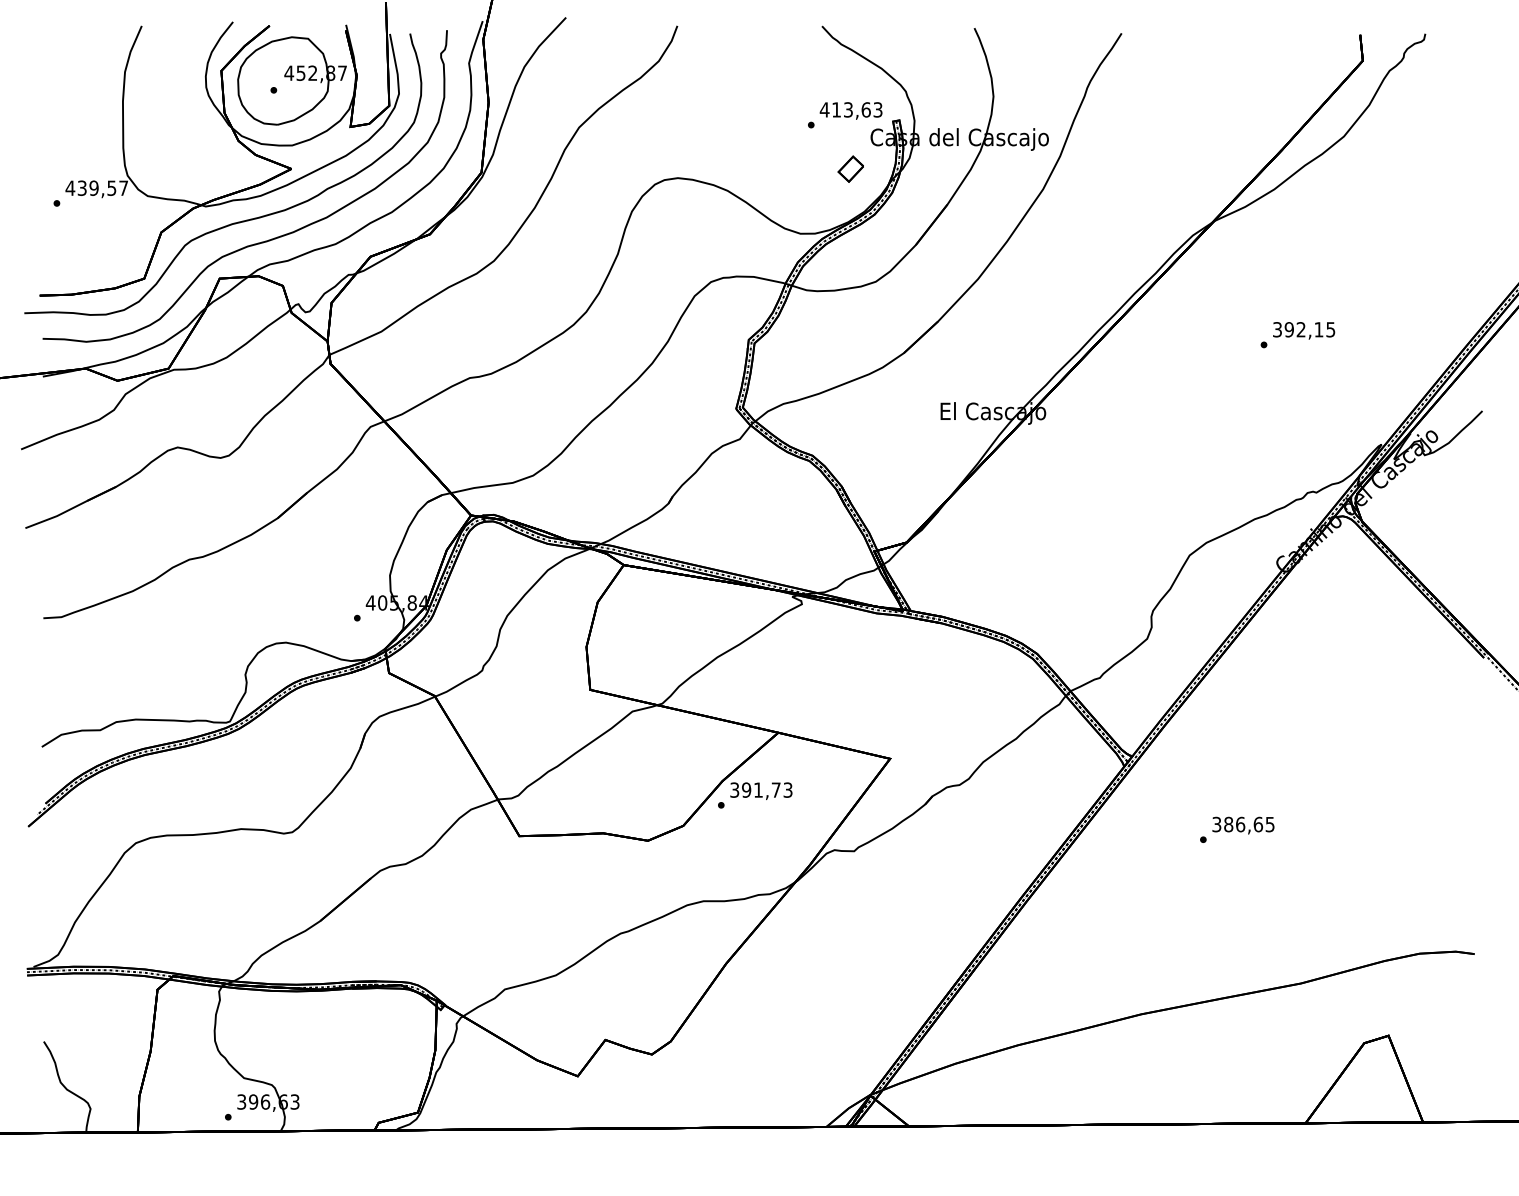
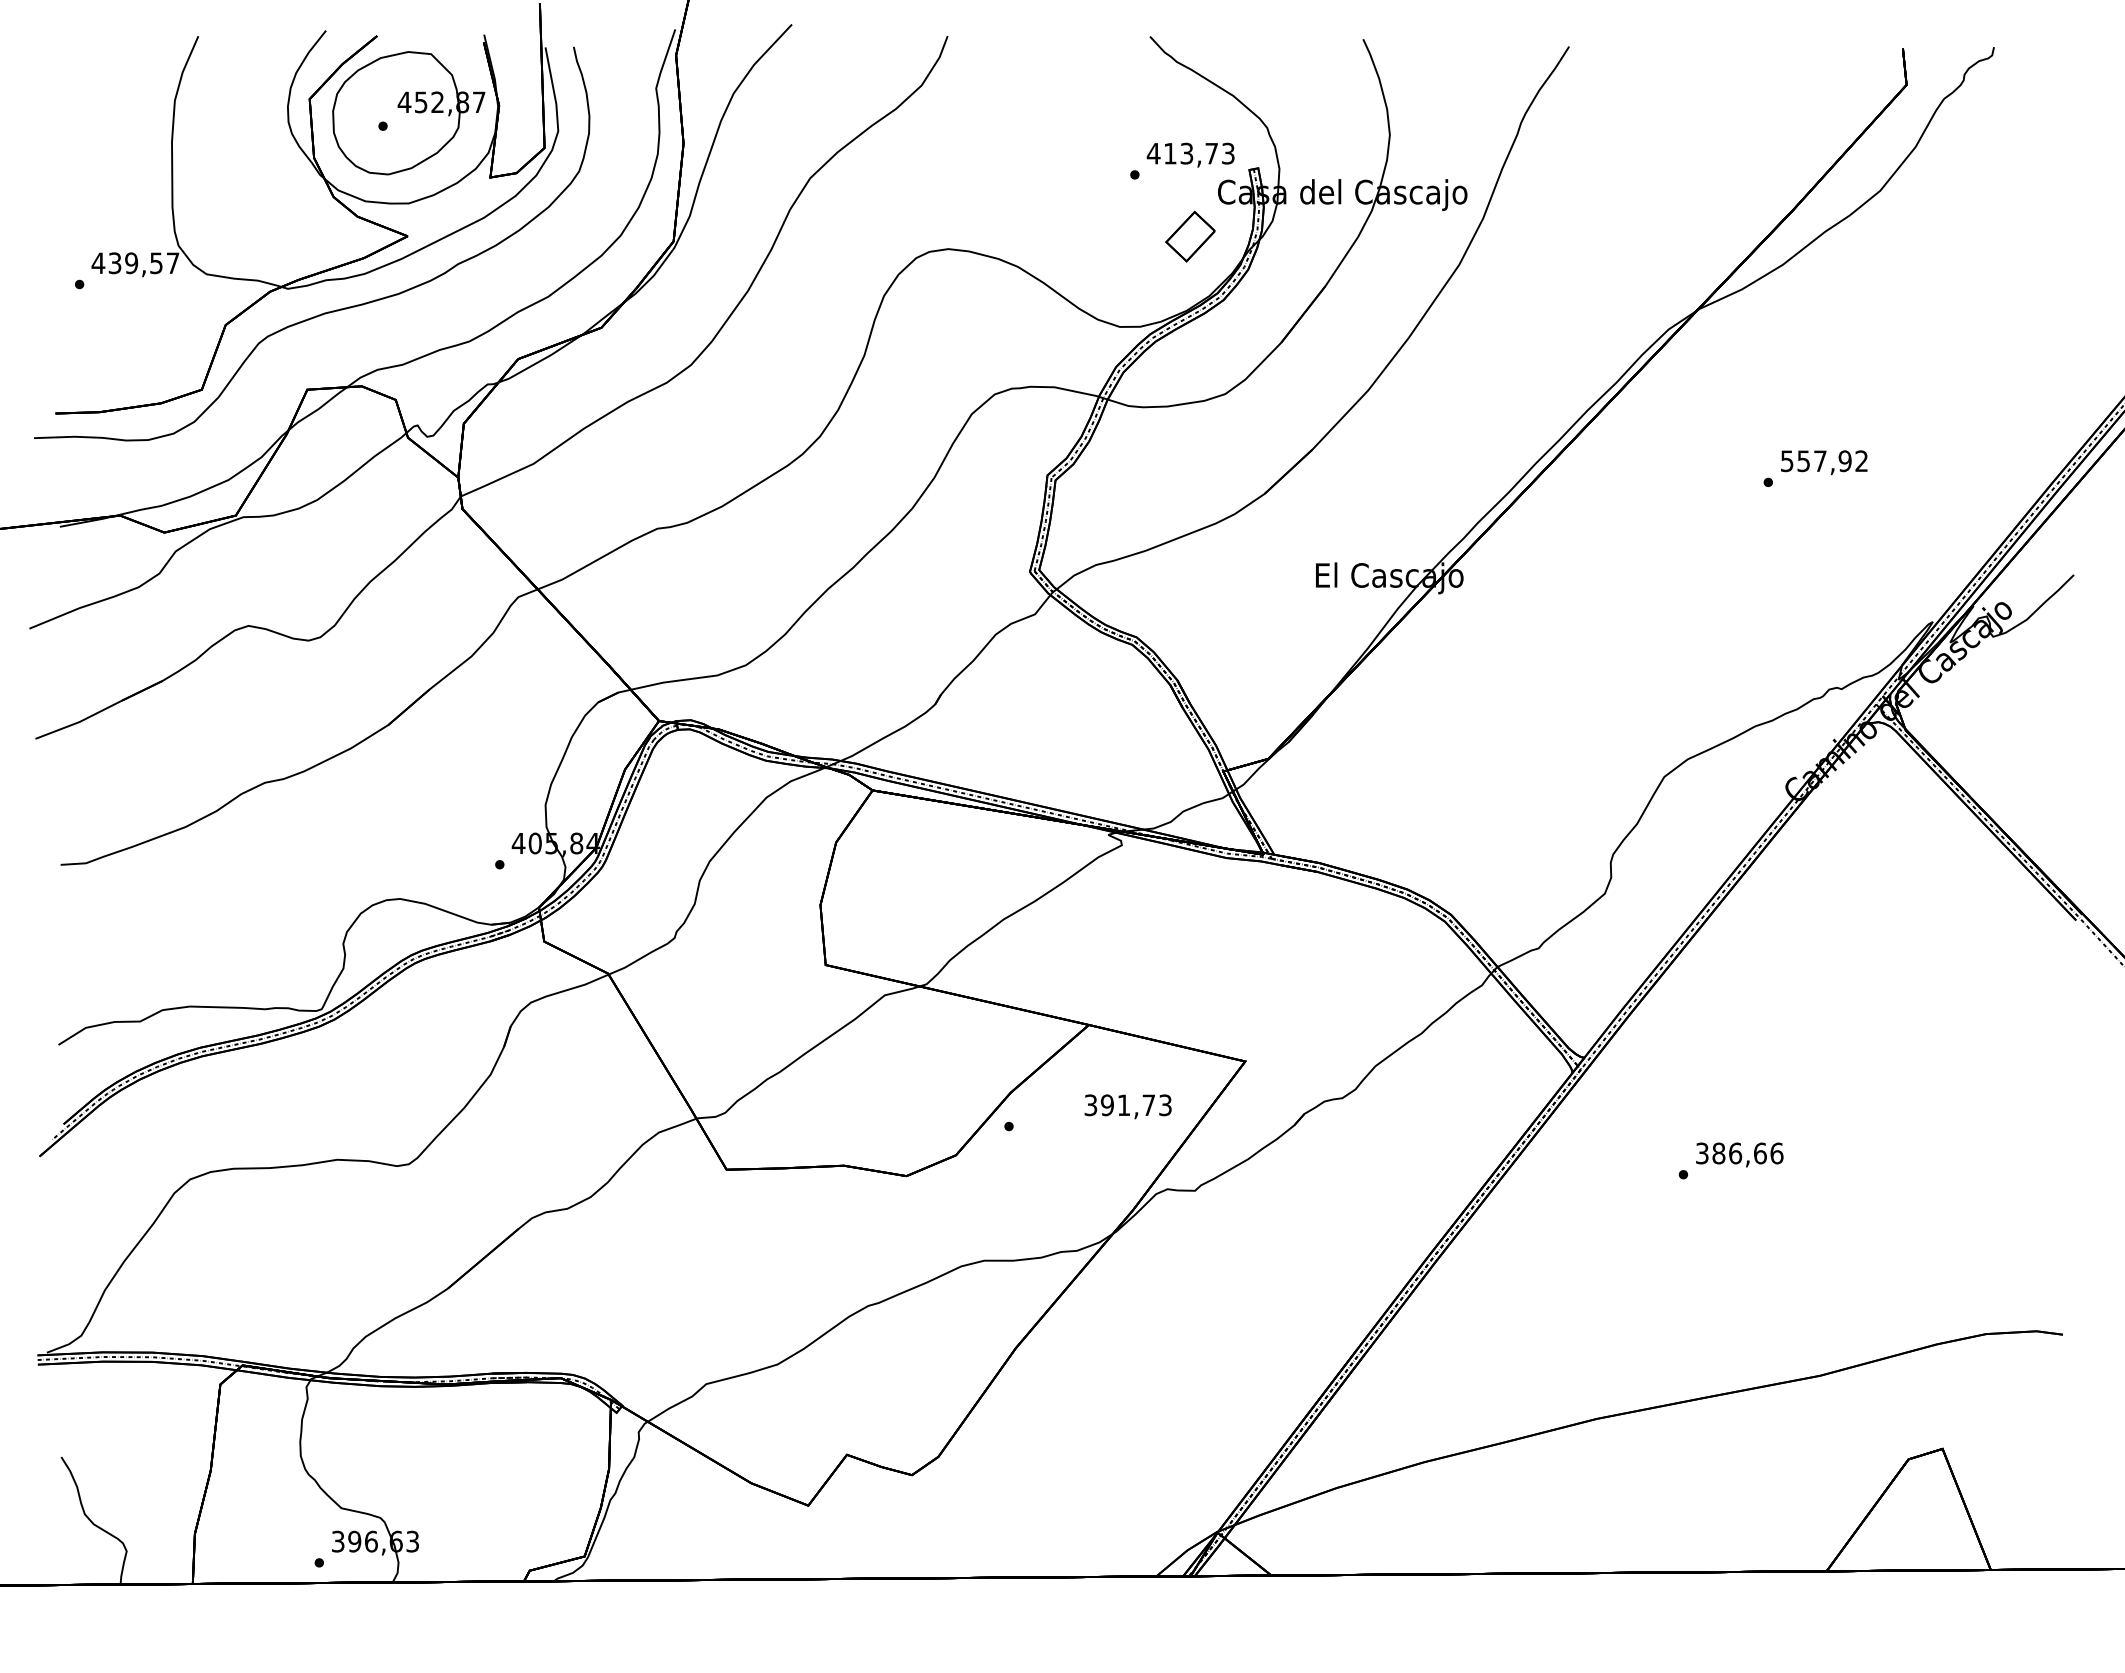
text: (866, 109) -> (1211, 153), 413,63 -> 413,73
part: (850, 169) -> (1190, 236), size x1.4
curve: (258, 242) -> (361, 339), removed
text: (1304, 329) -> (1824, 461), 392,15 -> 557,92
text: (760, 790) -> (1127, 1106), moved
text: (1269, 824) -> (1776, 1153), 386,65 -> 386,66

